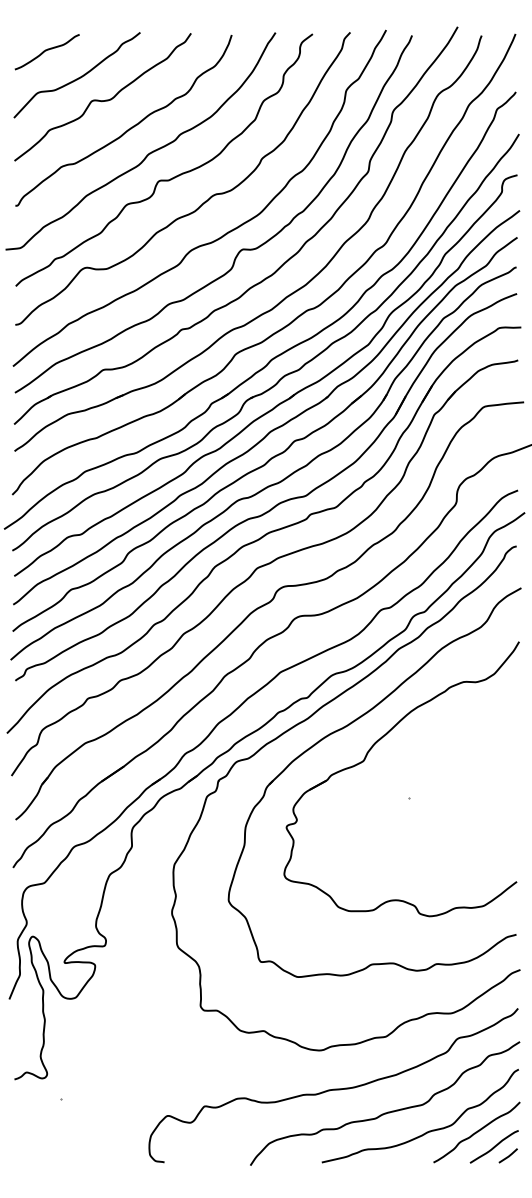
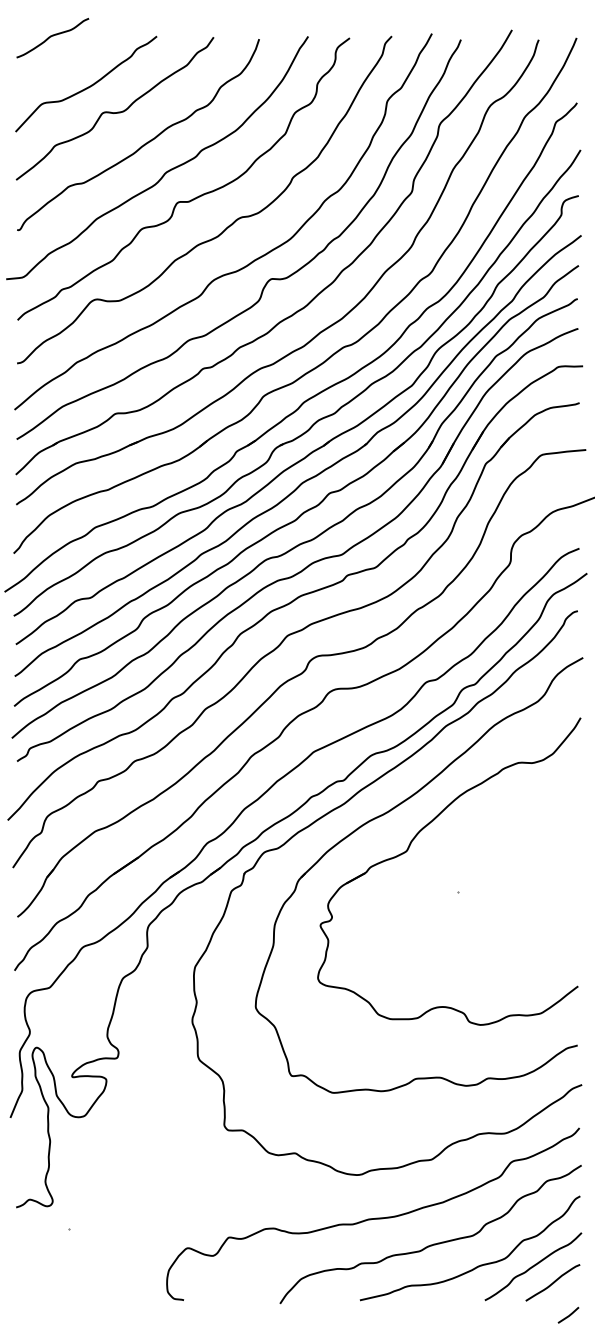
curve: (46, 51) -> (51, 37), moved
line: (508, 1155) -> (568, 1314), moved

